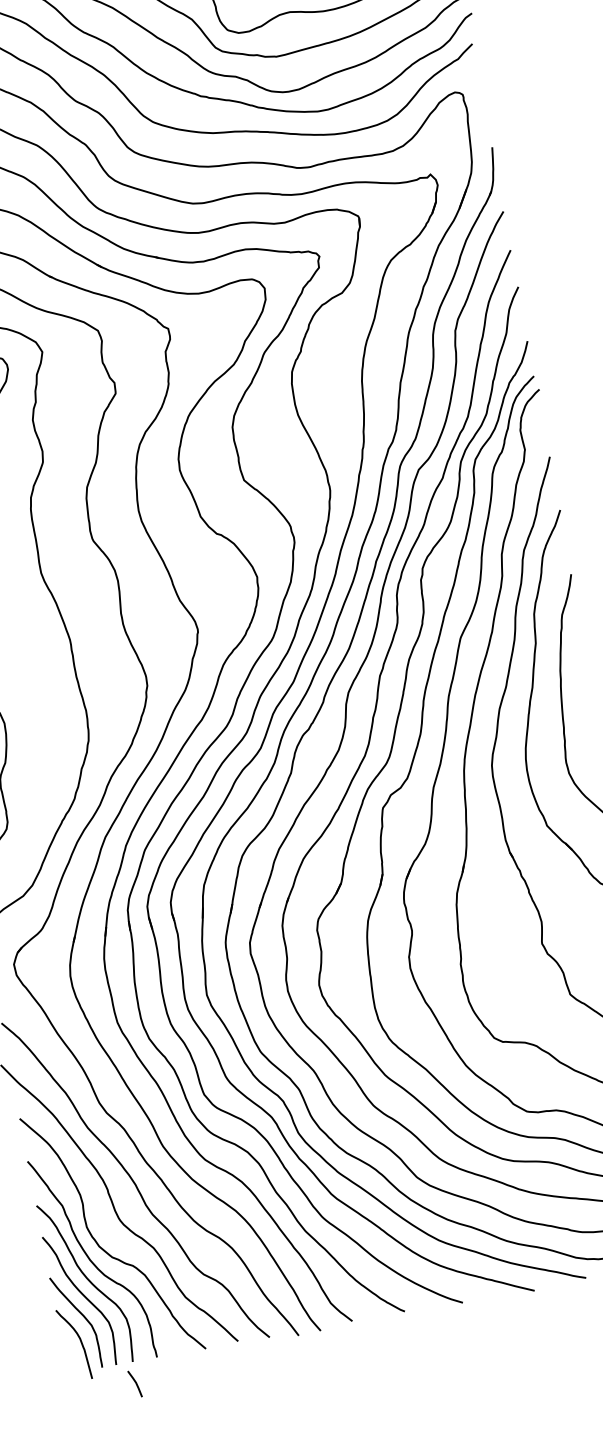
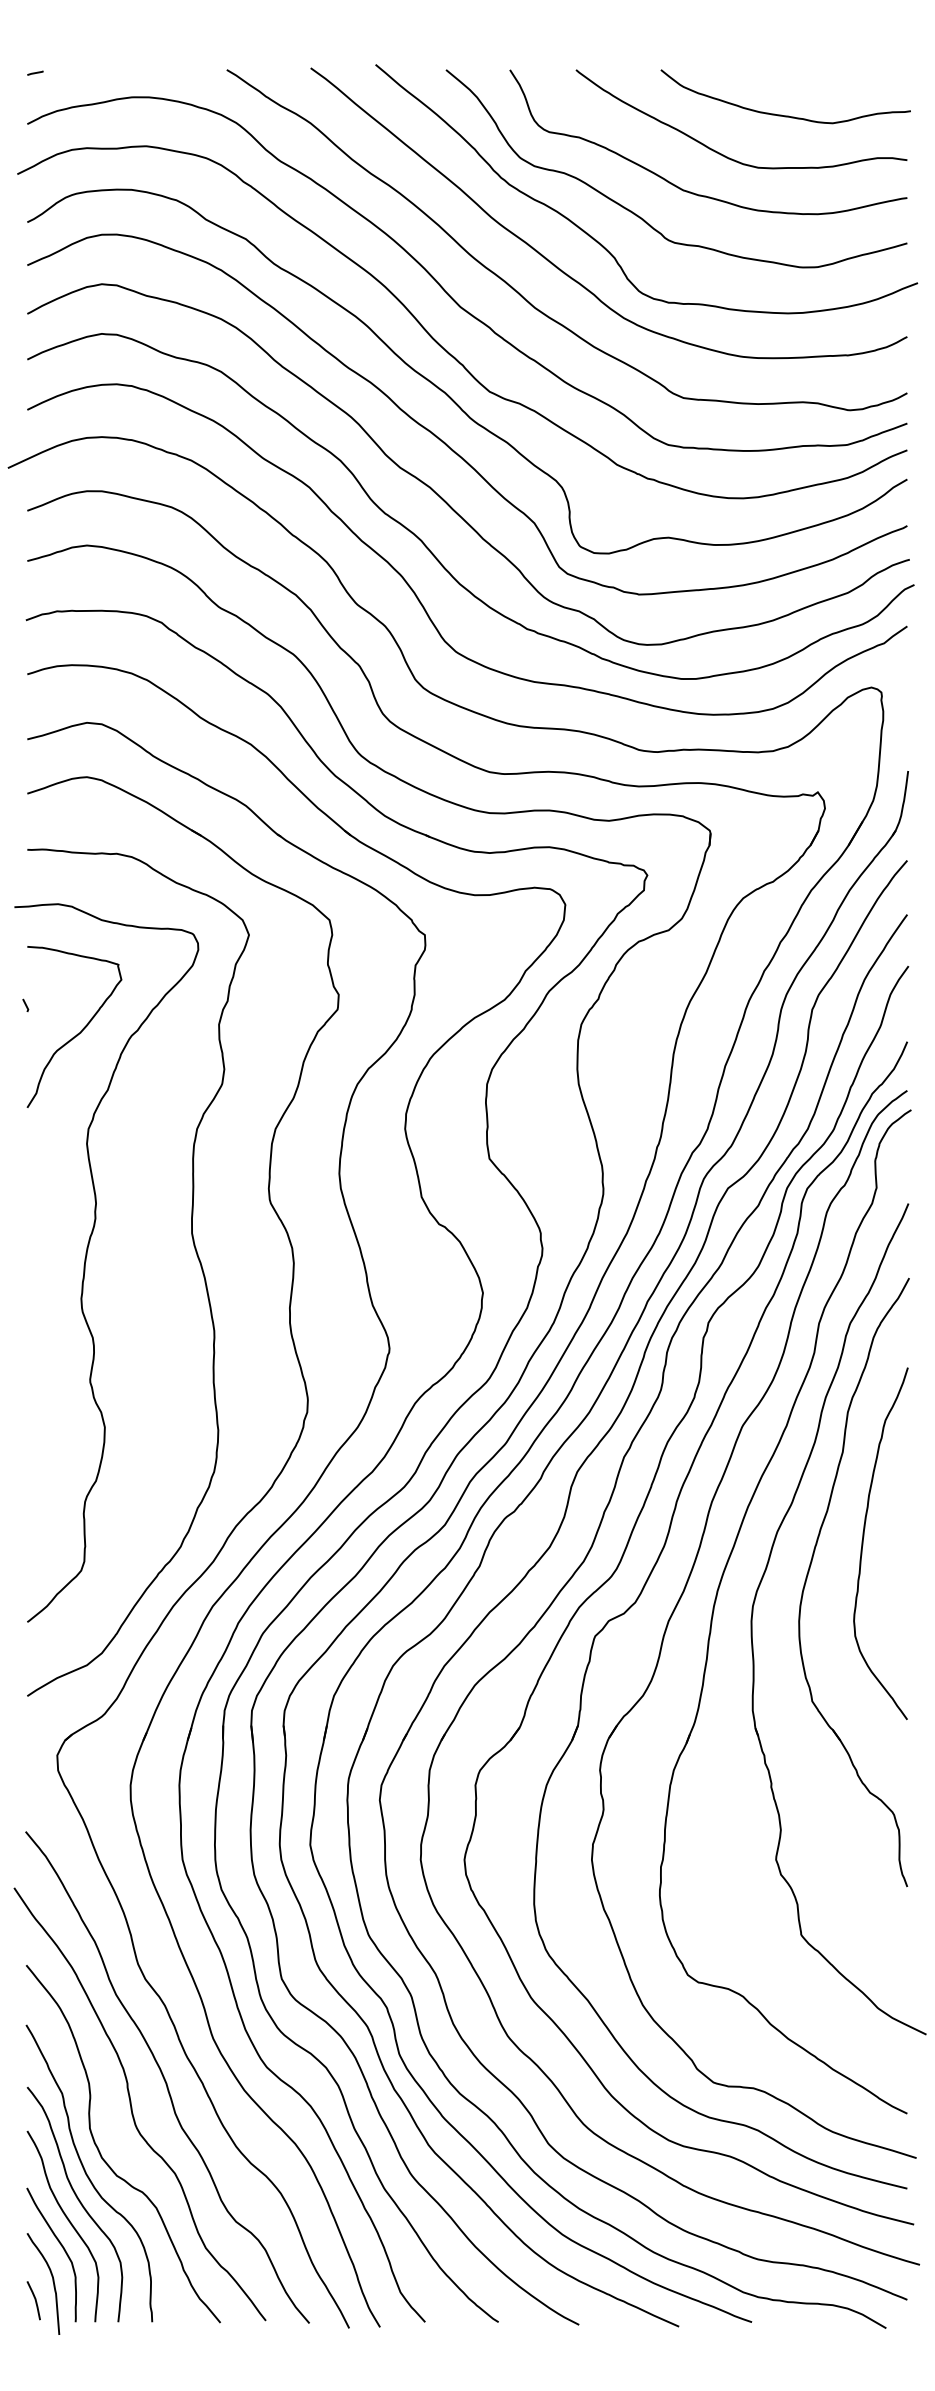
line: (135, 1383) -> (34, 2299), moved

